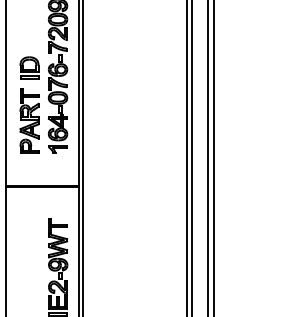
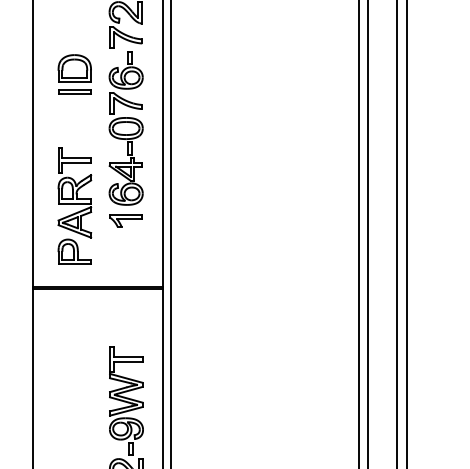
part: (29, 120) -> (74, 205), moved

